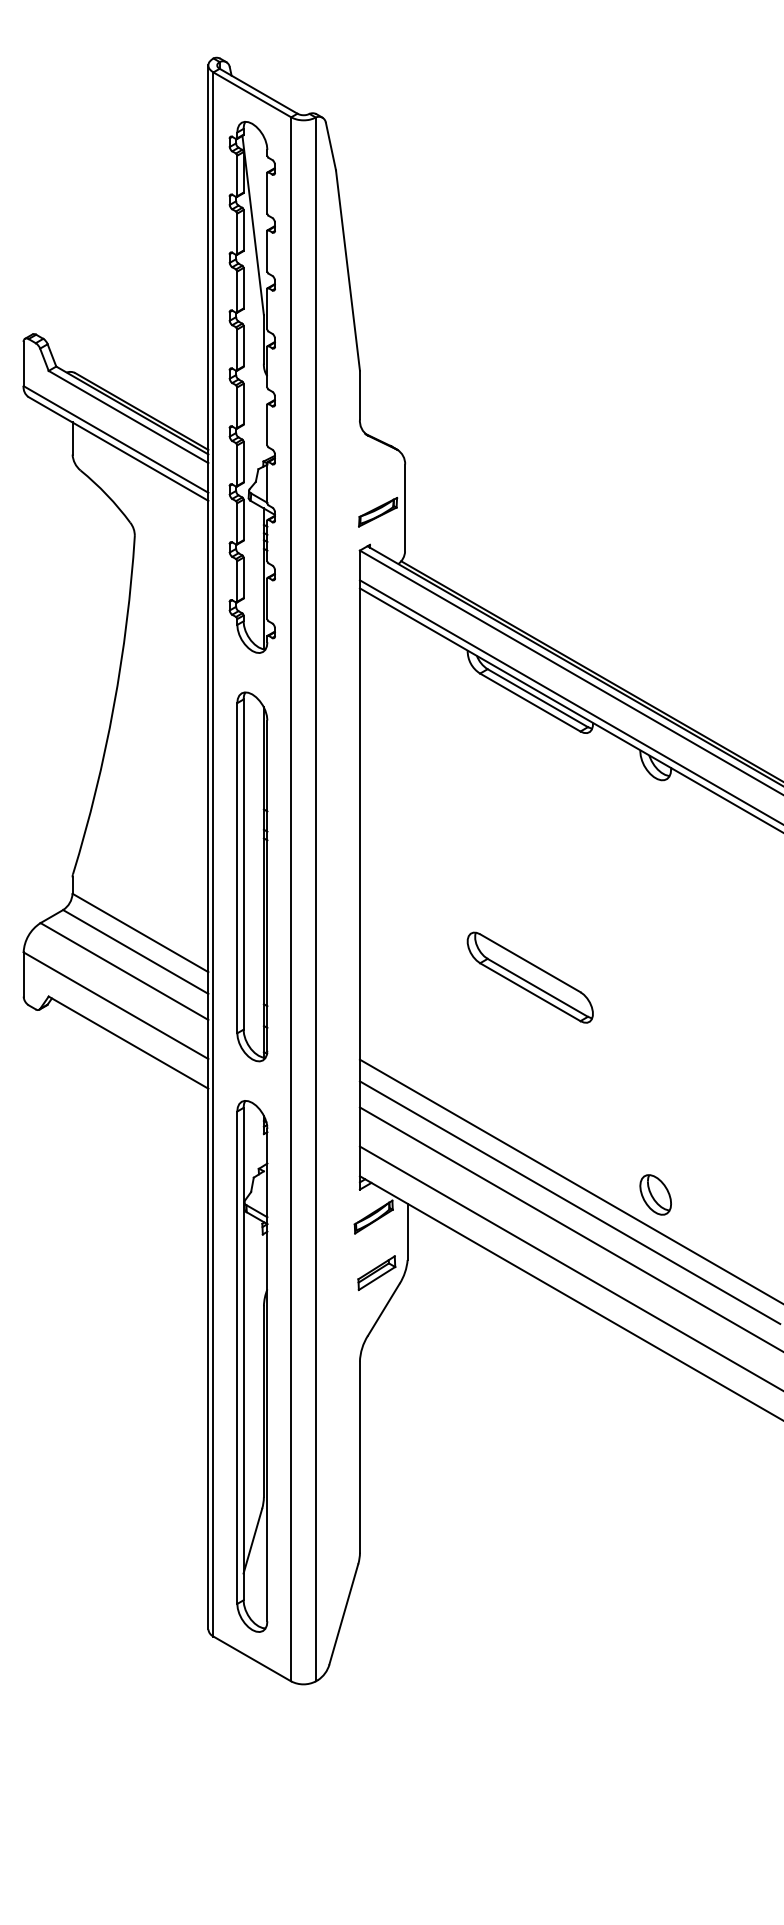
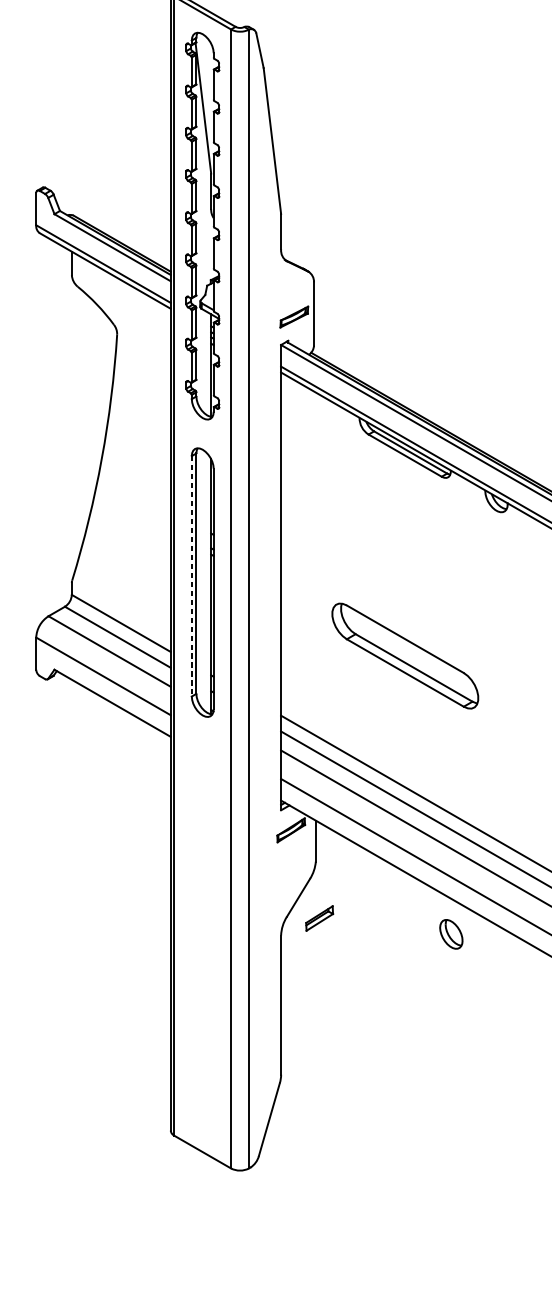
line: (237, 868) -> (191, 576), solid -> dashed
part: (529, 977) -> (404, 655), size x1.6
part: (655, 1194) -> (451, 934), moved
part: (376, 1273) -> (319, 918), moved
part: (252, 1366) -> (202, 939), removed

